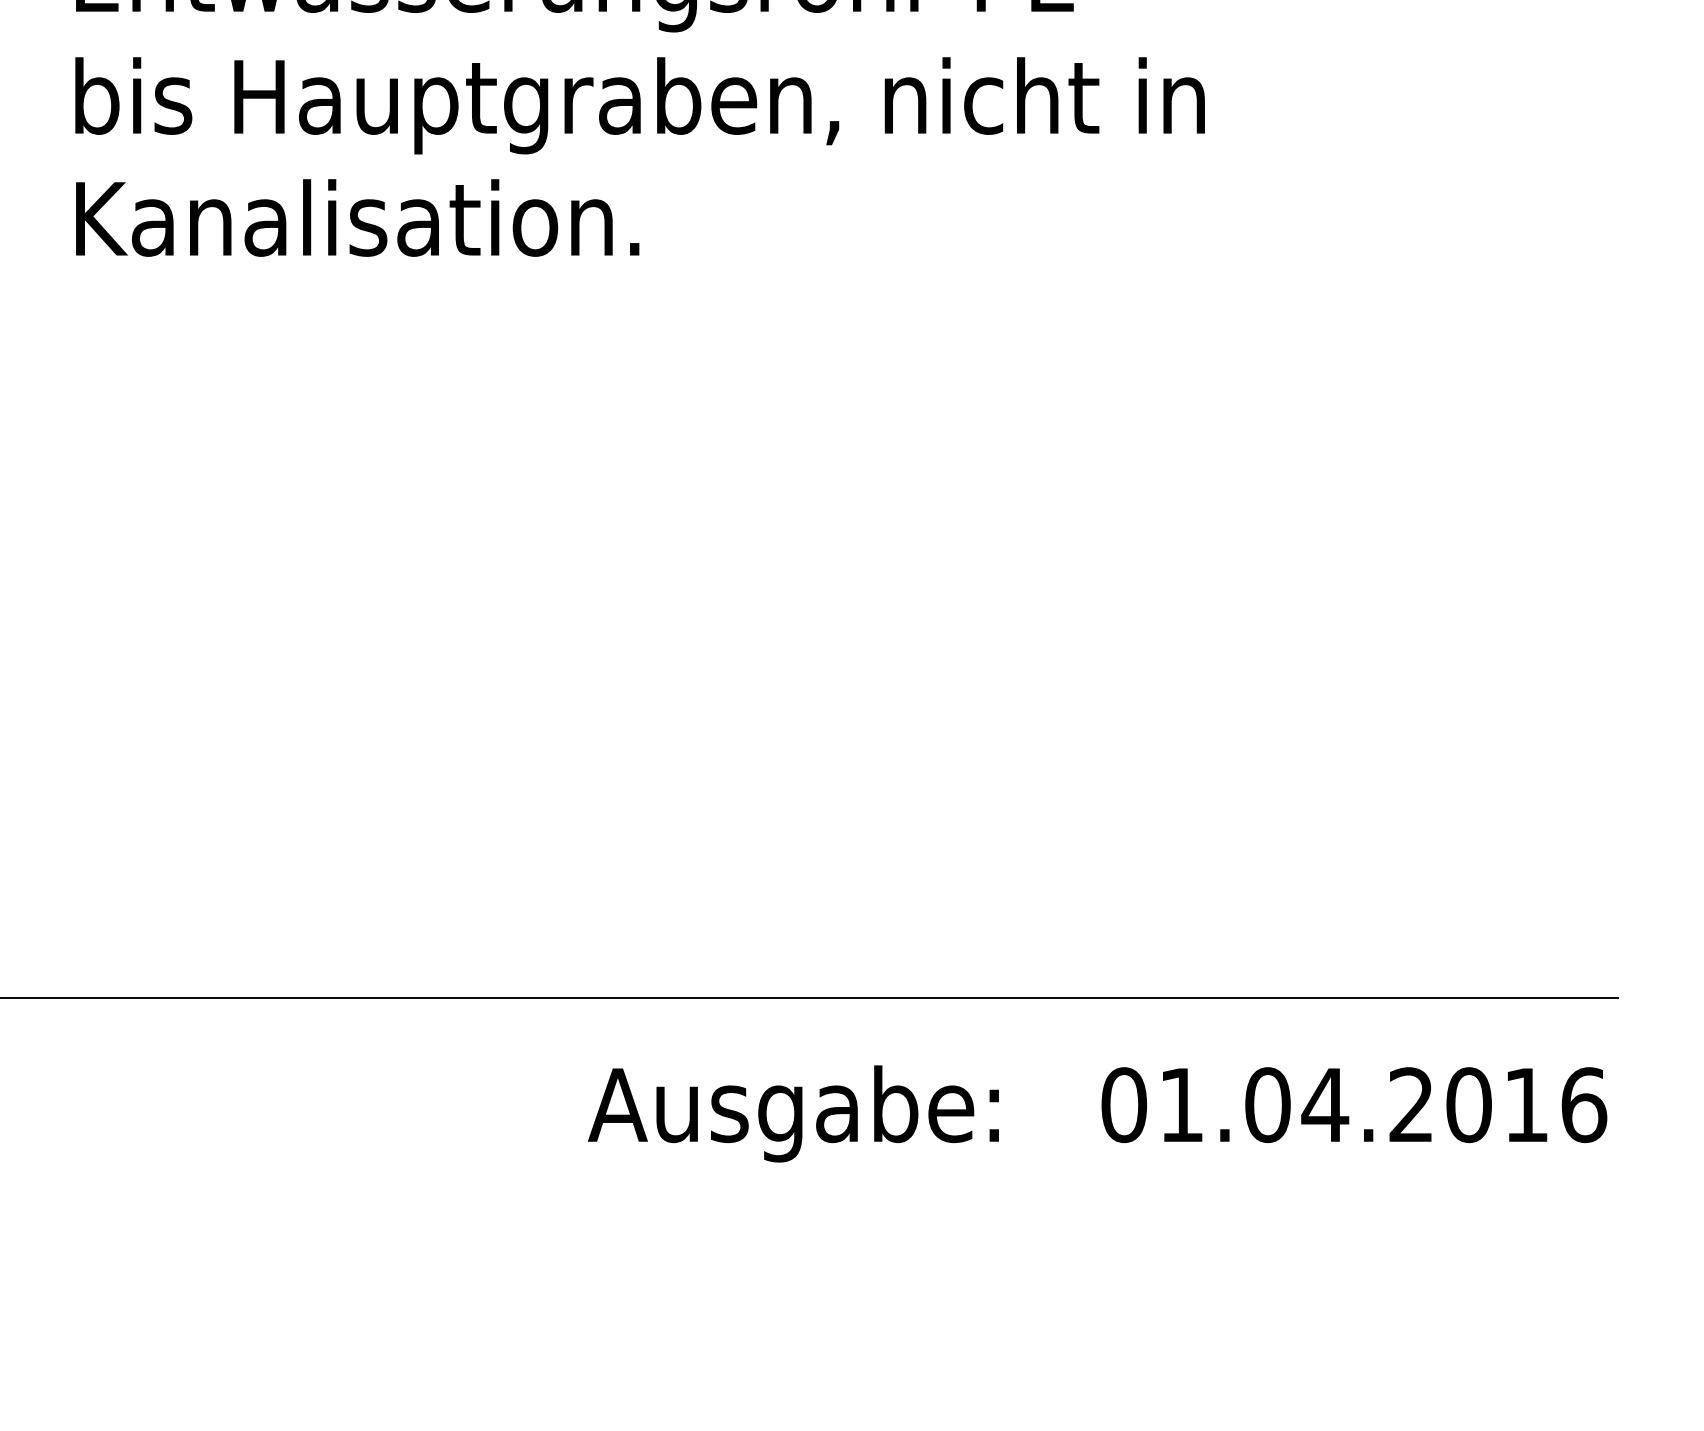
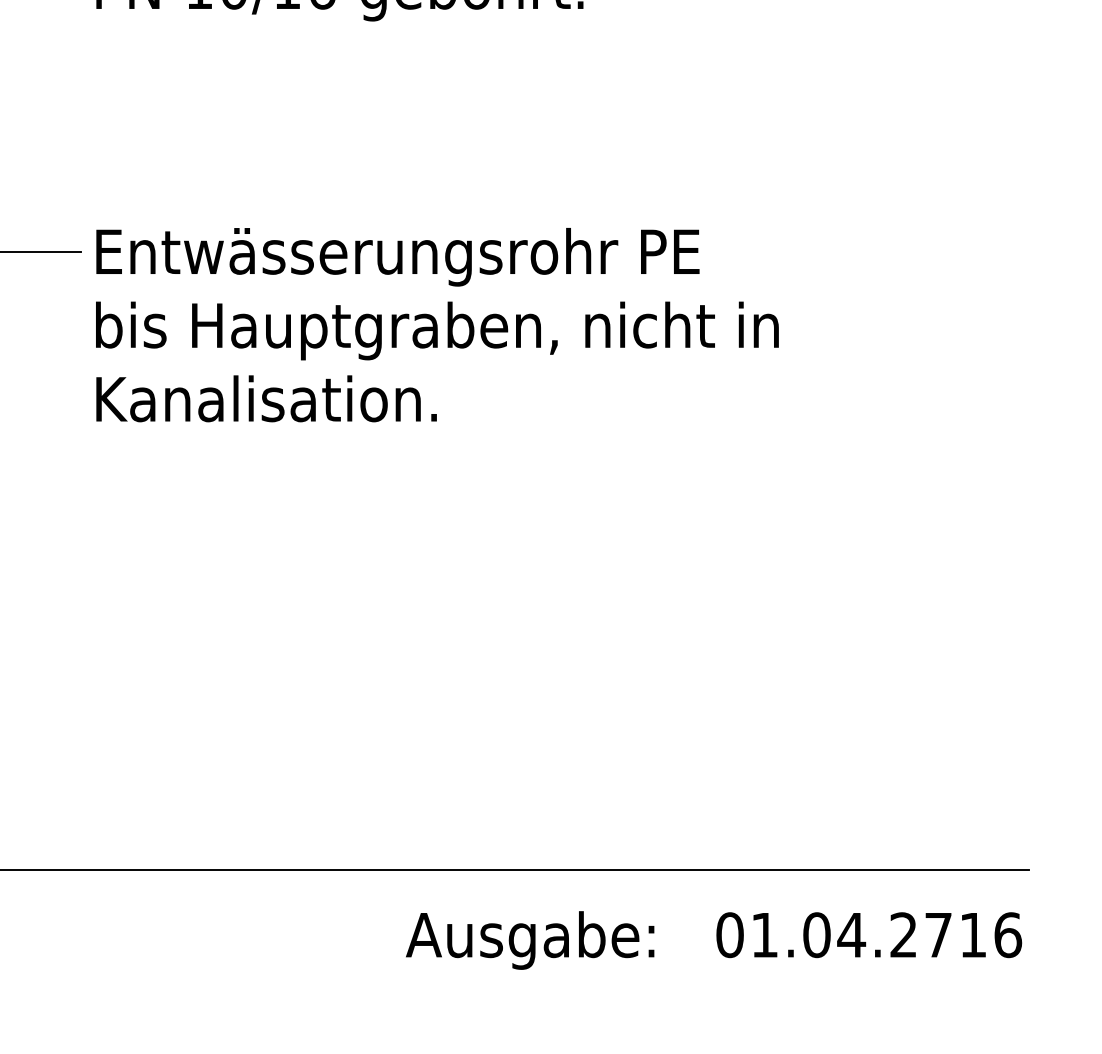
text: (1468, 1105) -> (938, 935), 01.04.2016 -> 01.04.2716

